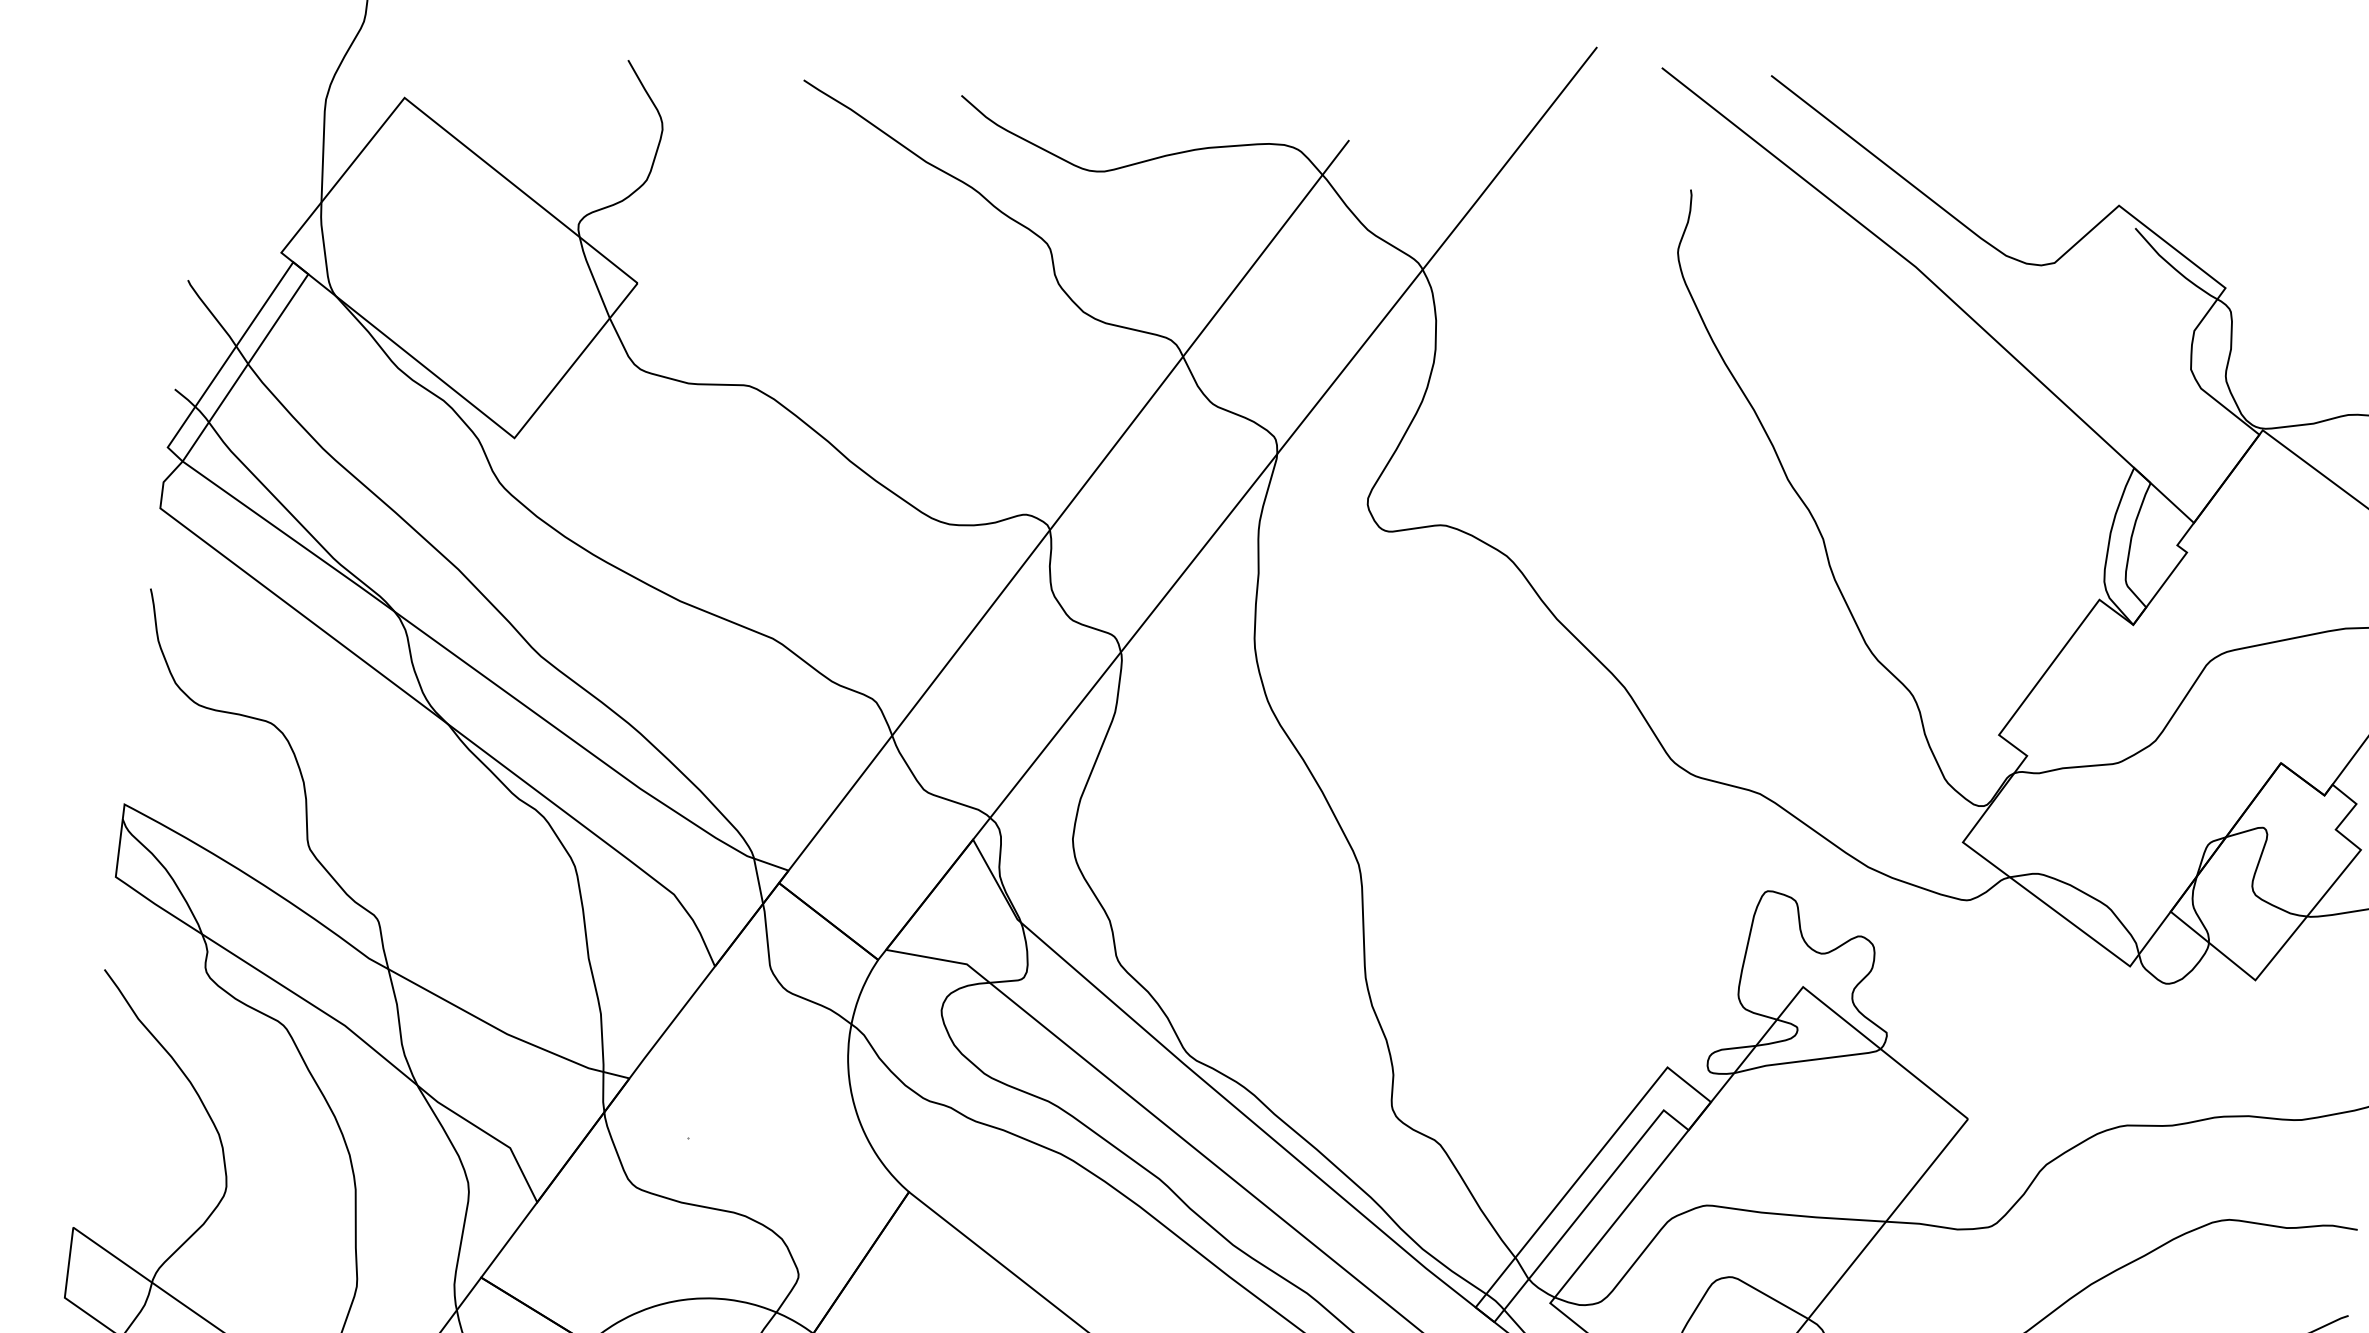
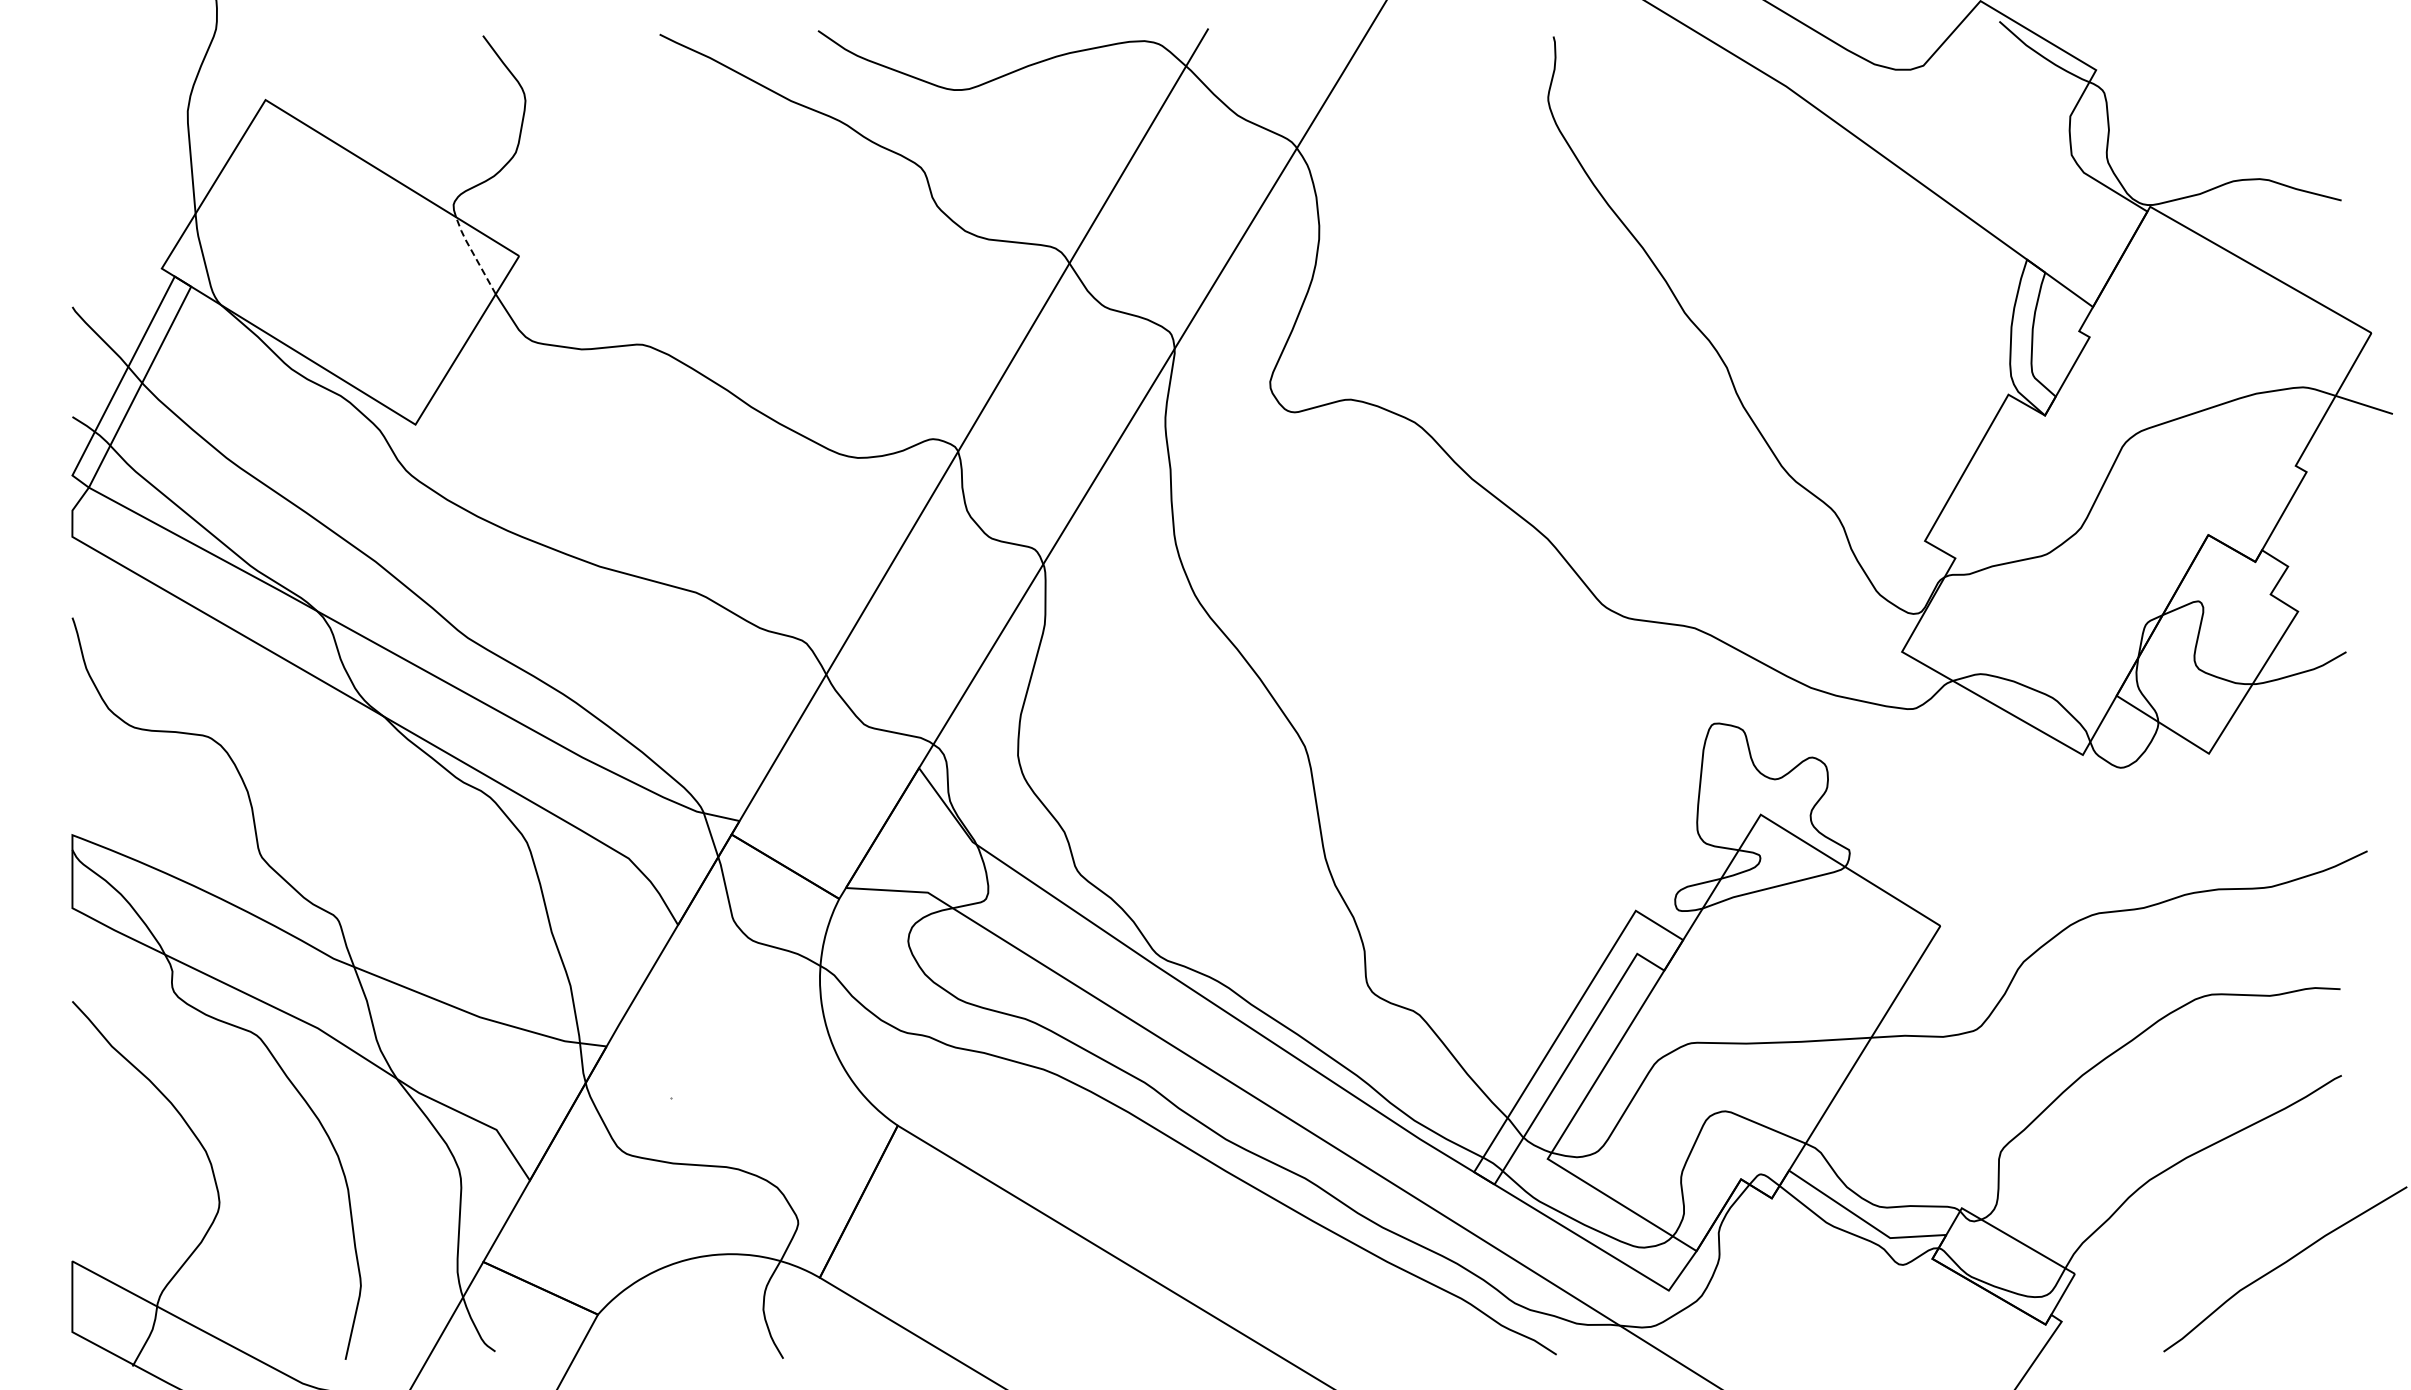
line: (592, 276) -> (473, 254), solid -> dashed

